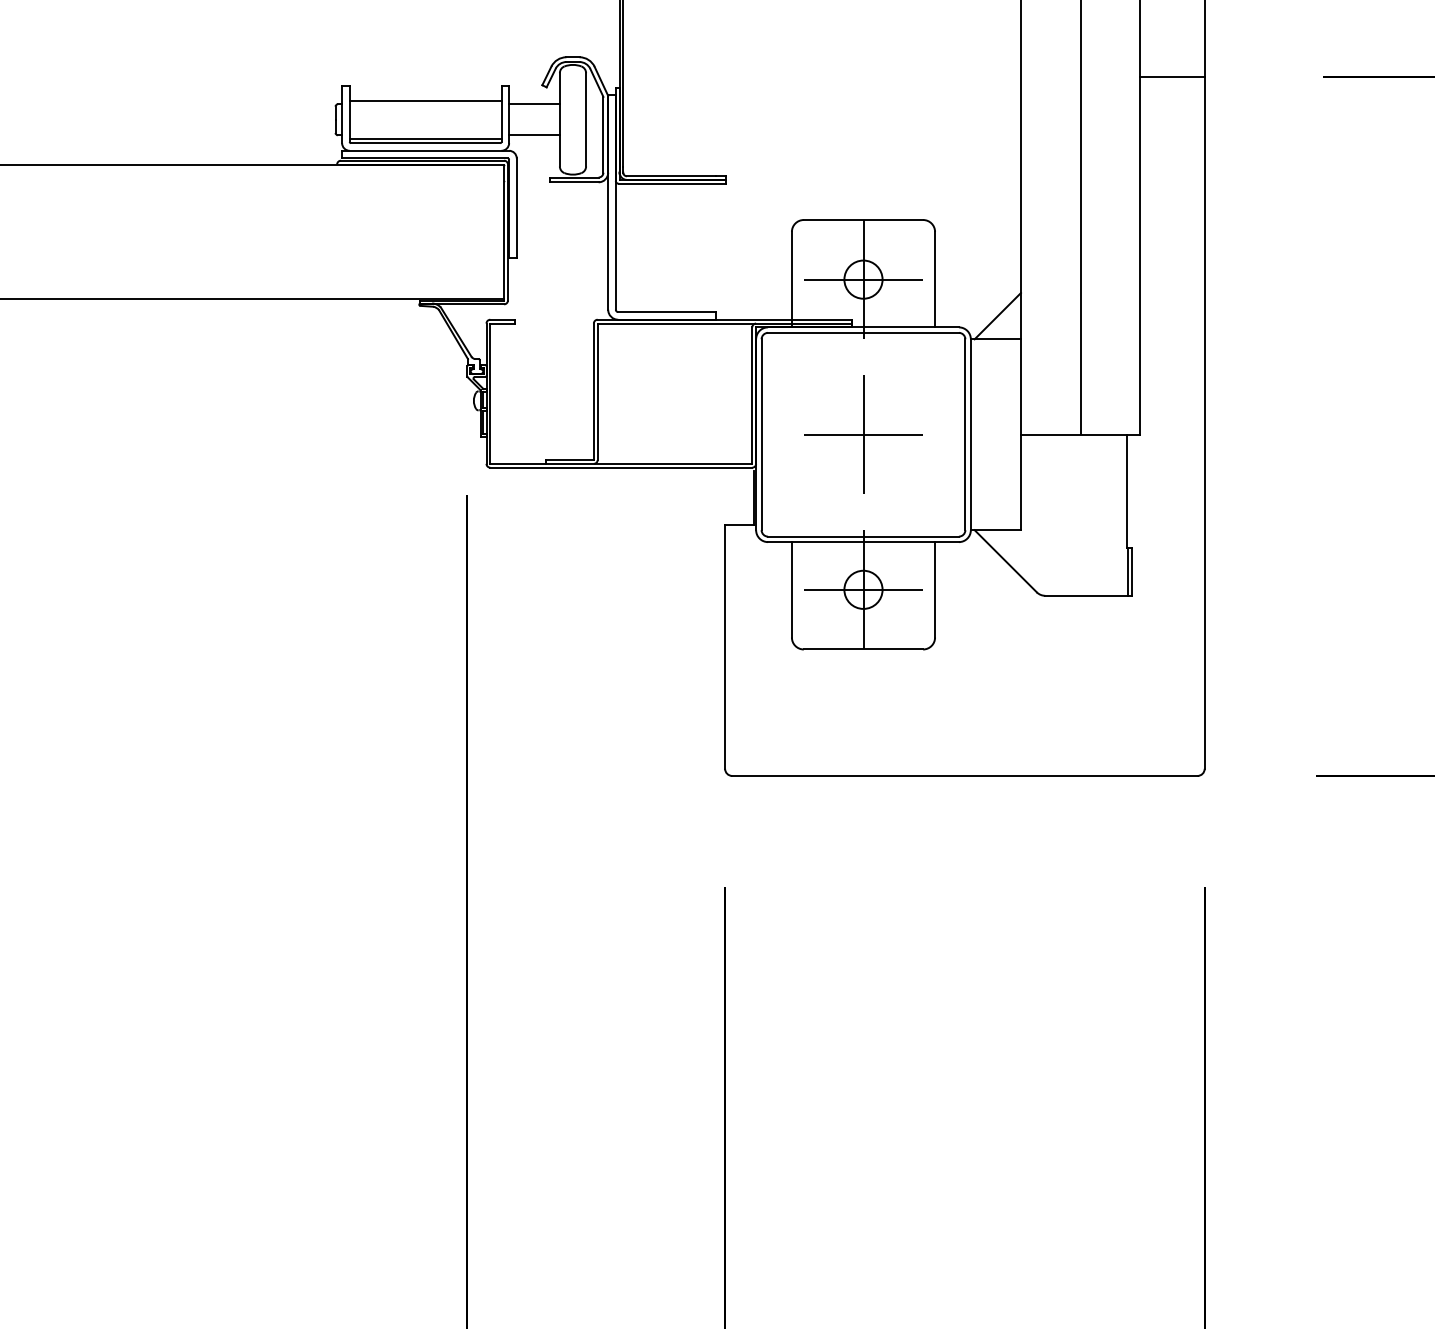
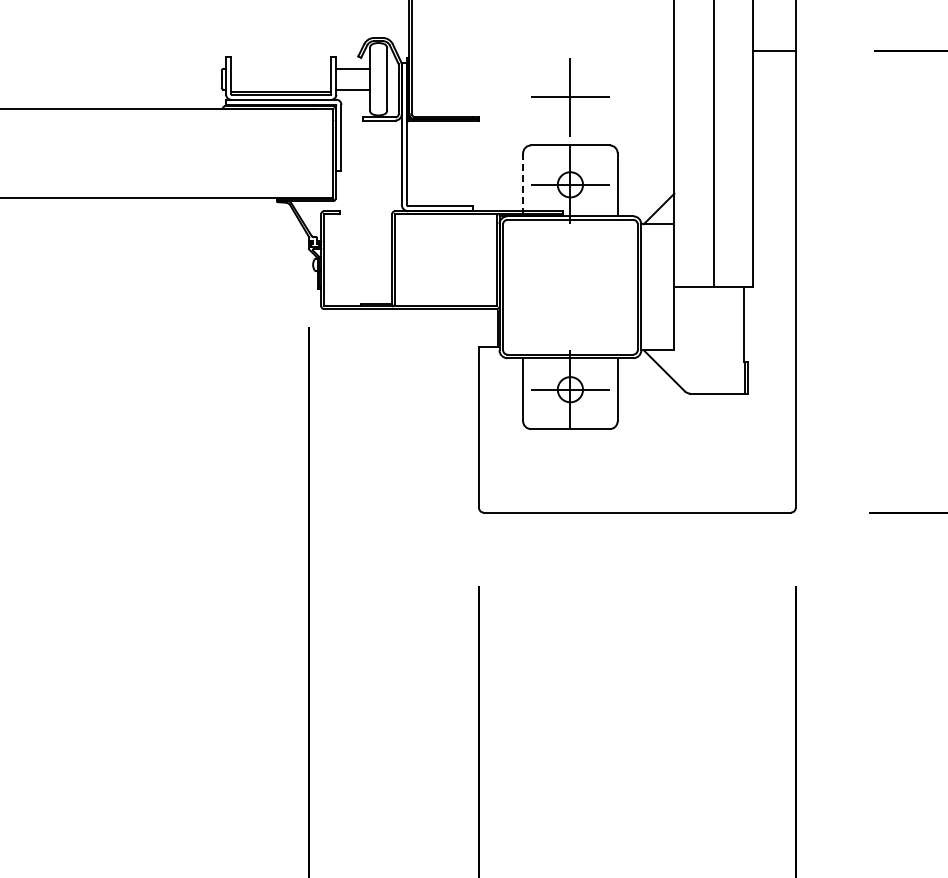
line: (426, 100) -> (281, 66), removed
line: (792, 279) -> (523, 184), solid -> dashed
part: (863, 435) -> (570, 97), moved

